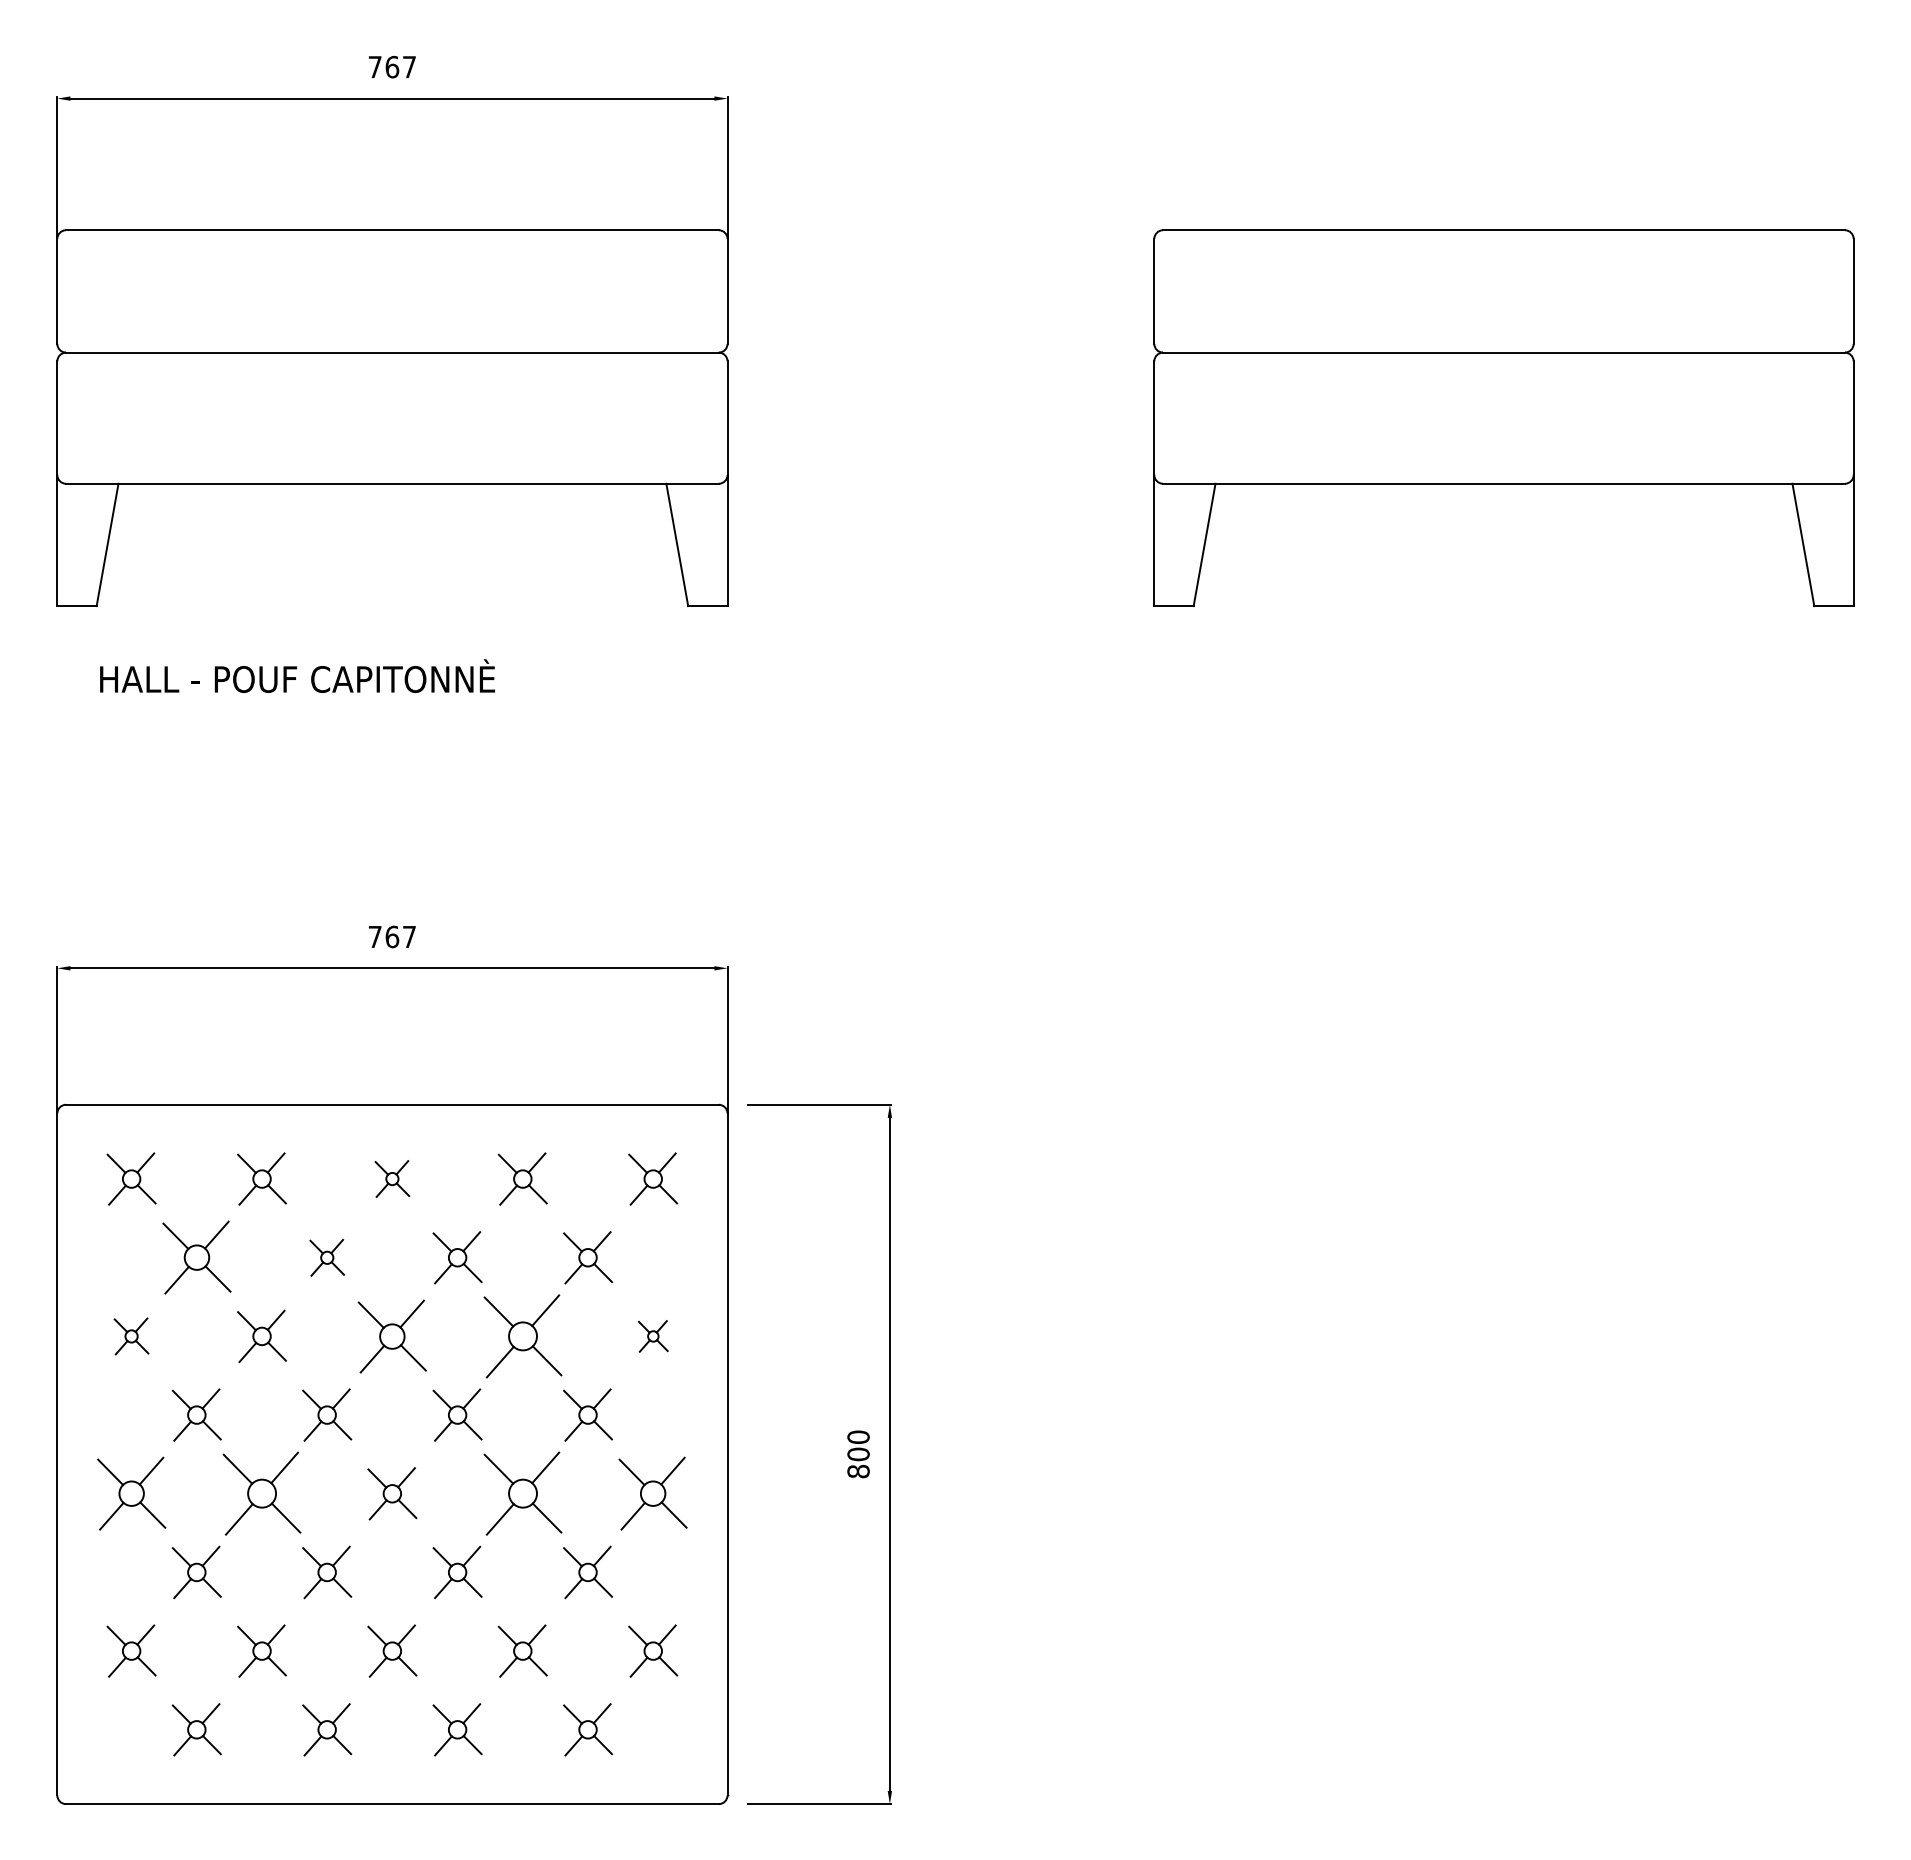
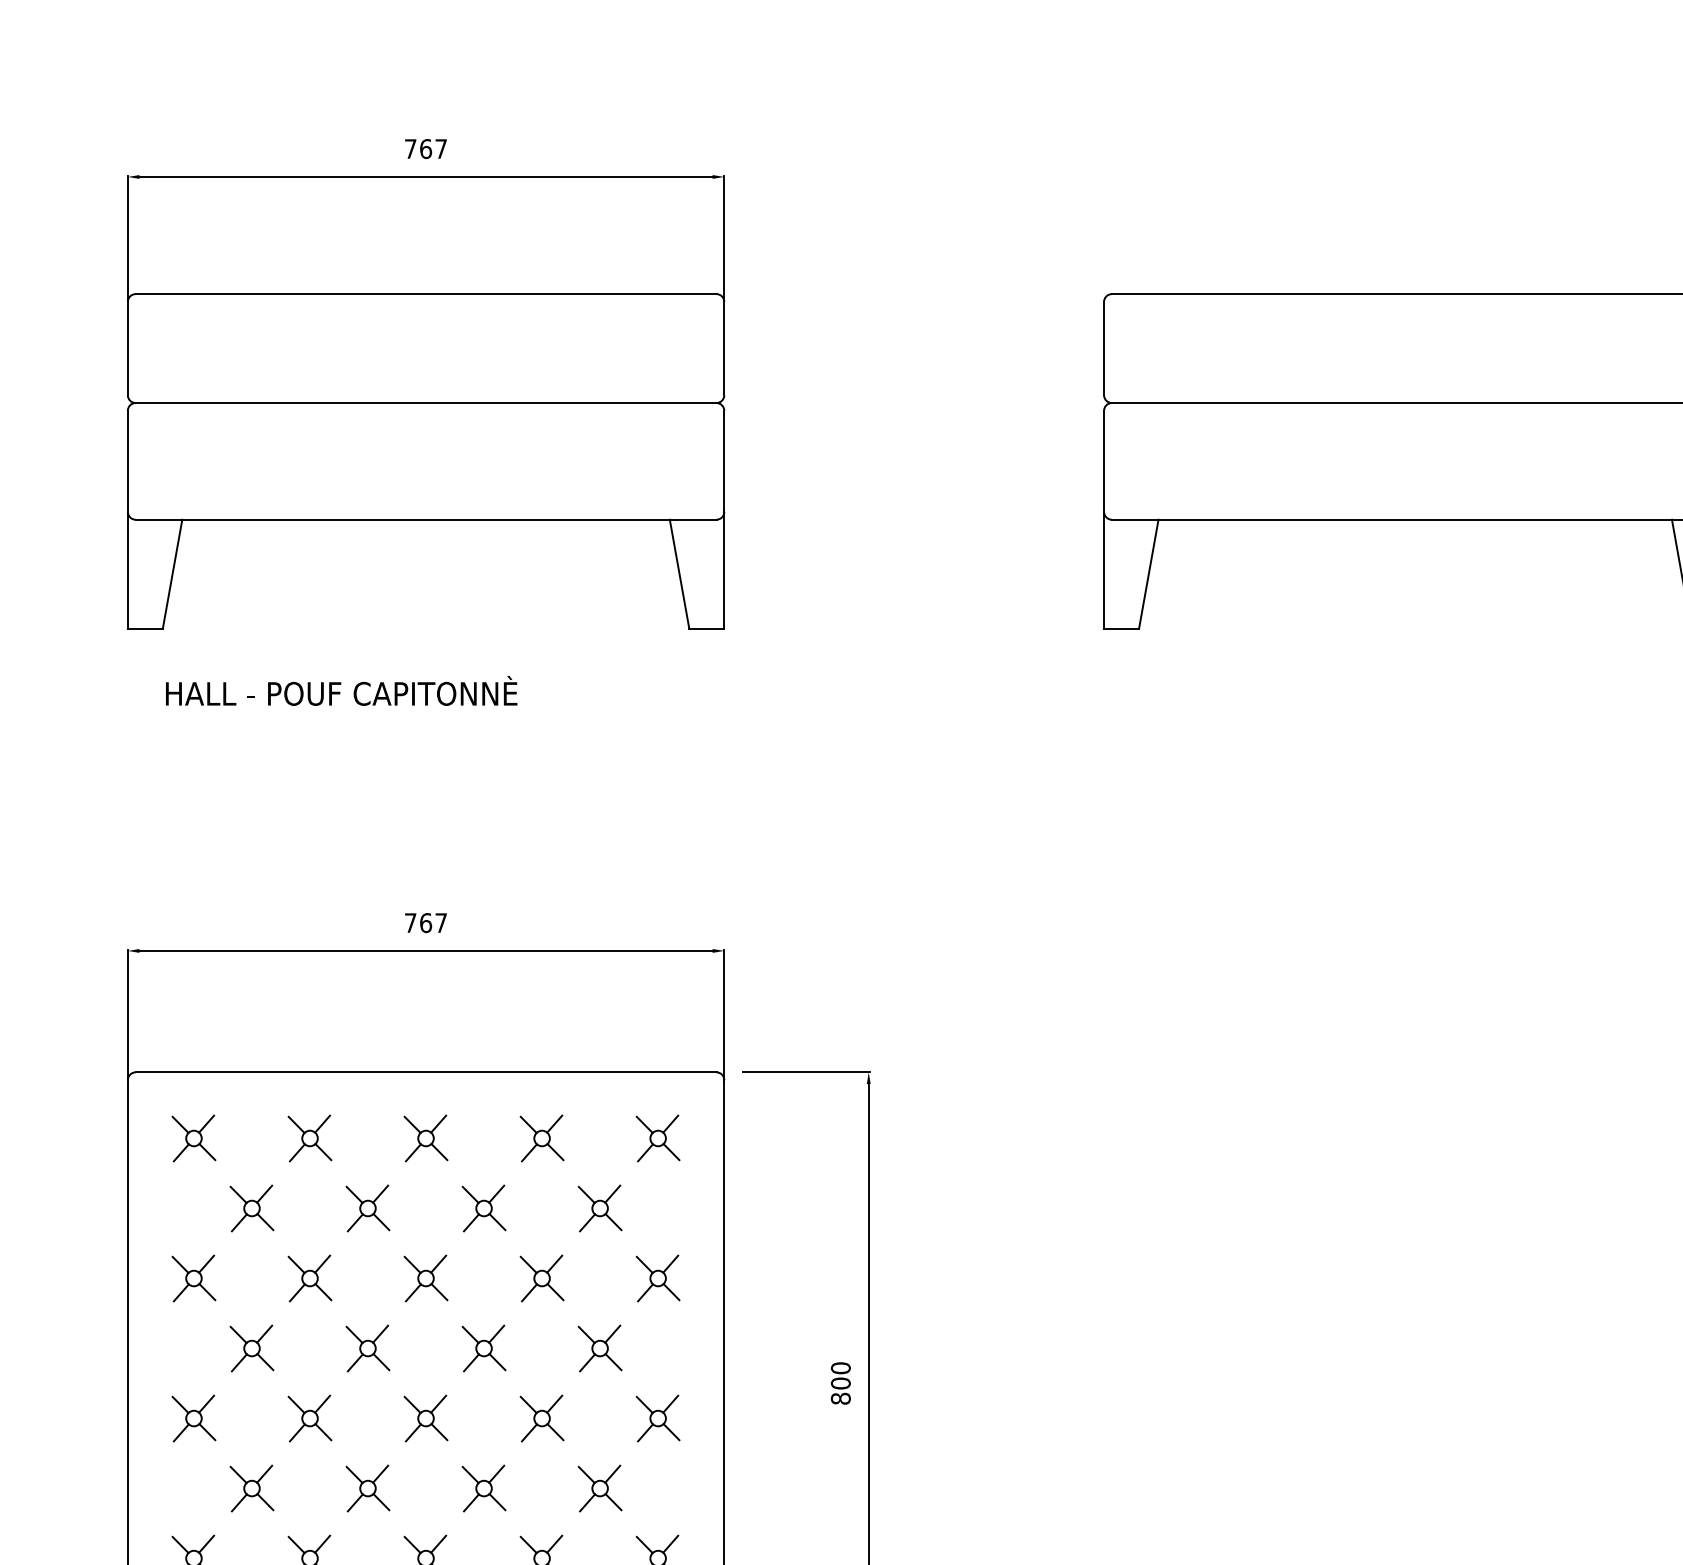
part: (392, 1178) -> (426, 1137), size x1.43
part: (196, 1257) -> (251, 1208), size x0.71
part: (327, 1257) -> (368, 1208), size x1.43
part: (392, 1335) -> (426, 1277), size x0.71
part: (131, 1336) -> (193, 1278), size x1.43
part: (522, 1336) -> (541, 1278), size x0.62
part: (653, 1336) -> (658, 1278), size x1.67
part: (131, 1493) -> (193, 1418), size x0.71
part: (261, 1493) -> (309, 1418), size x0.62
part: (522, 1493) -> (541, 1418), size x0.62
part: (653, 1493) -> (658, 1418), size x0.71

